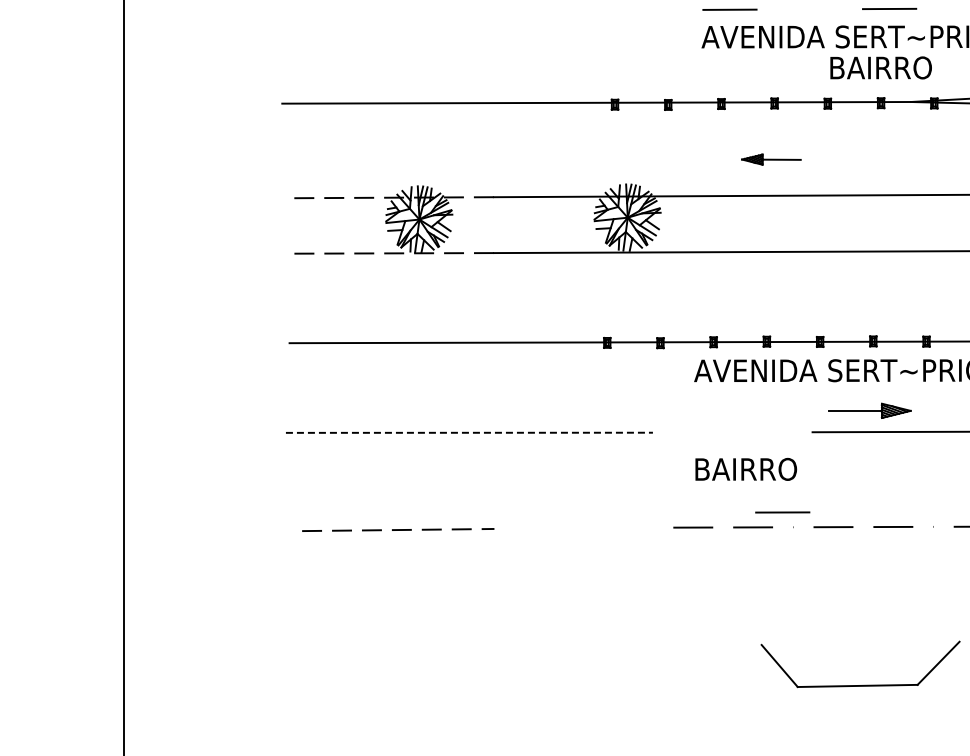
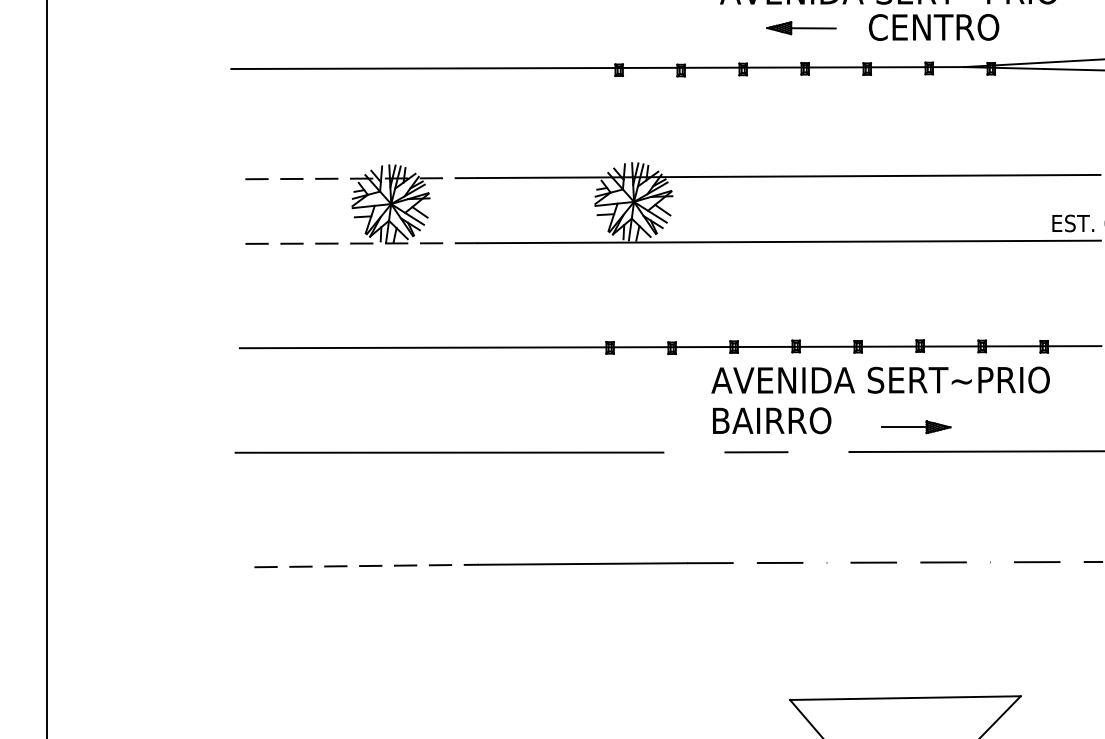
text: (885, 67) -> (934, 26), BAIRRO -> CENTRO
part: (771, 159) -> (801, 28), moved
part: (870, 411) -> (916, 427), size x0.71
line: (469, 432) -> (449, 452), dashed -> solid
text: (746, 468) -> (772, 419), moved
line: (782, 512) -> (756, 452), moved
line: (583, 527) -> (582, 563), added
line: (860, 642) -> (905, 697), added

